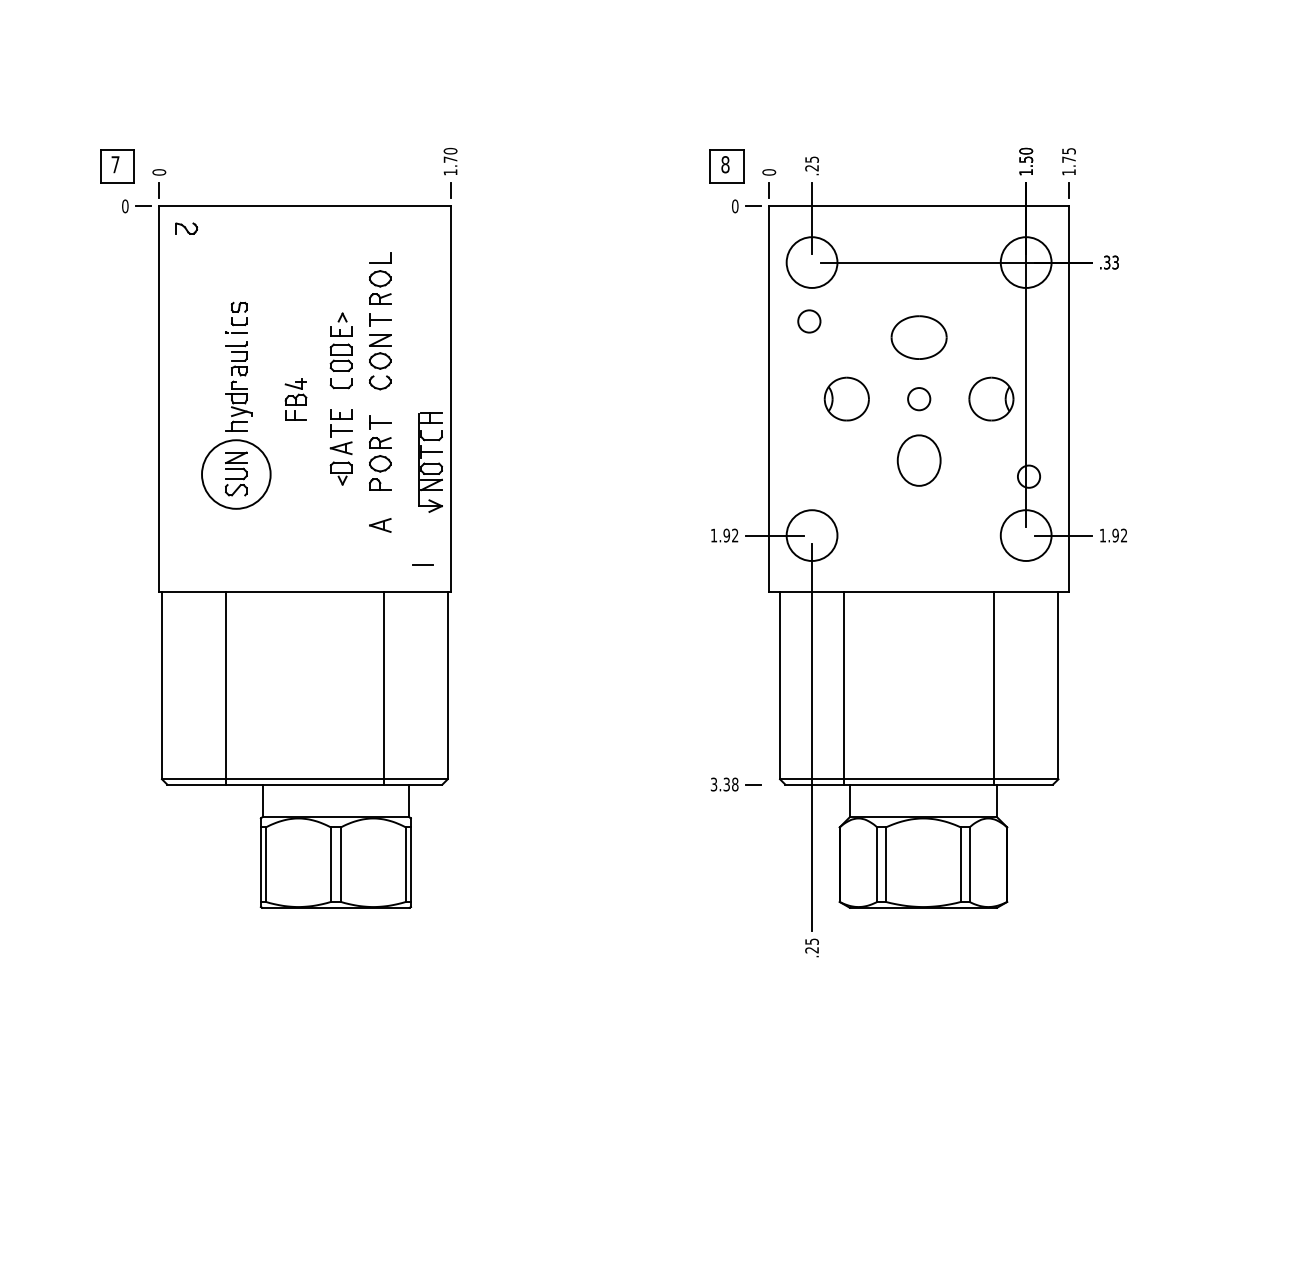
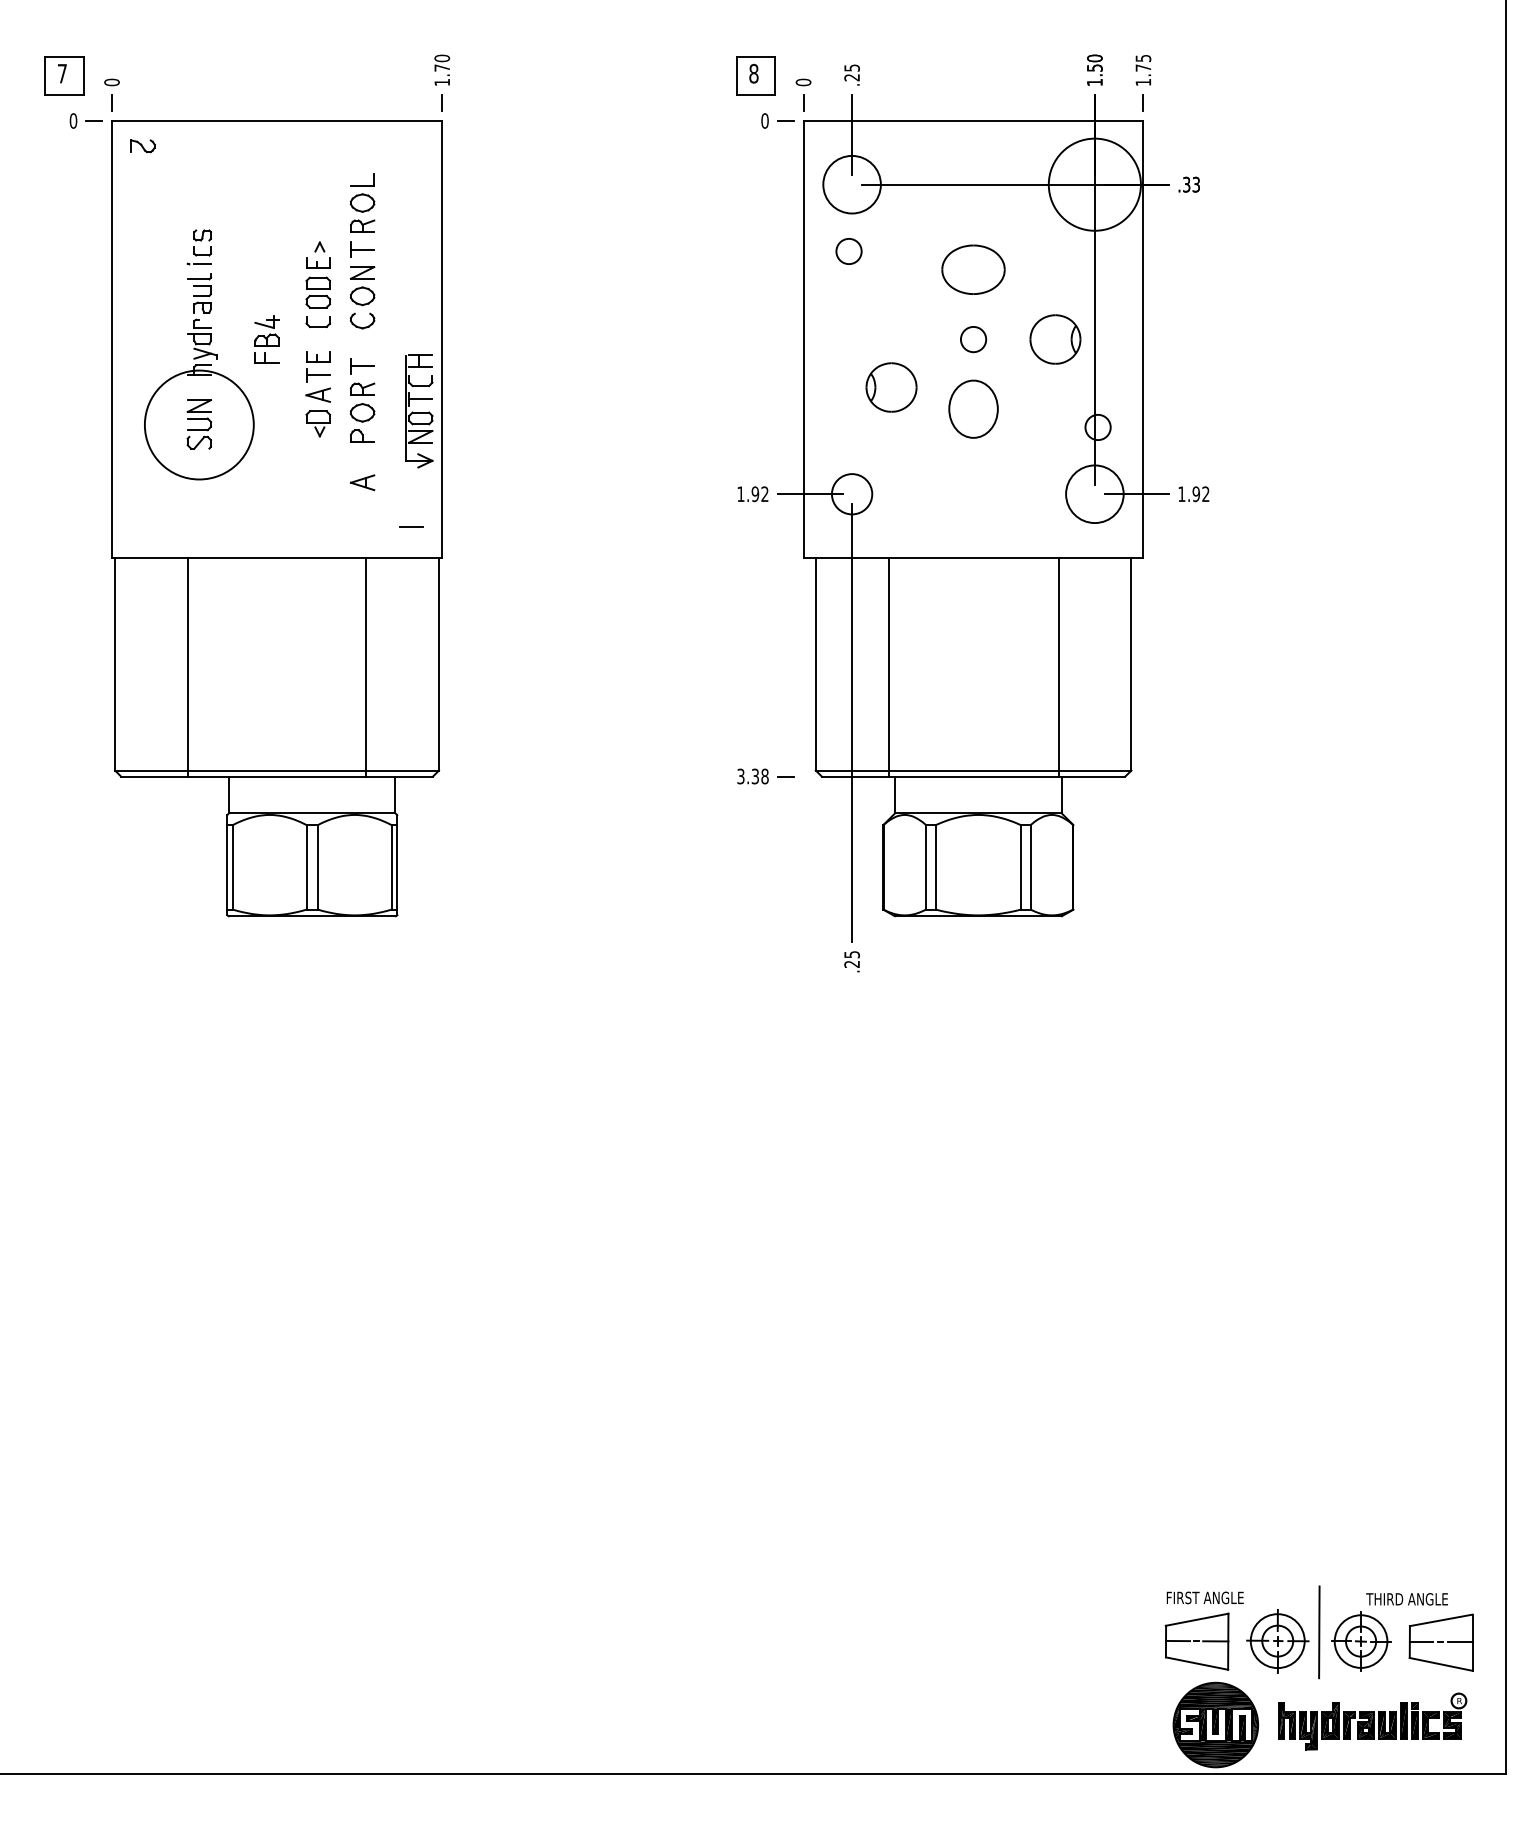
circle: (1025, 262) -> (1094, 184), size x1.6
part: (846, 399) -> (891, 387), moved
circle: (236, 474) -> (199, 424), size x1.4
circle: (811, 535) -> (851, 494), size x0.7

